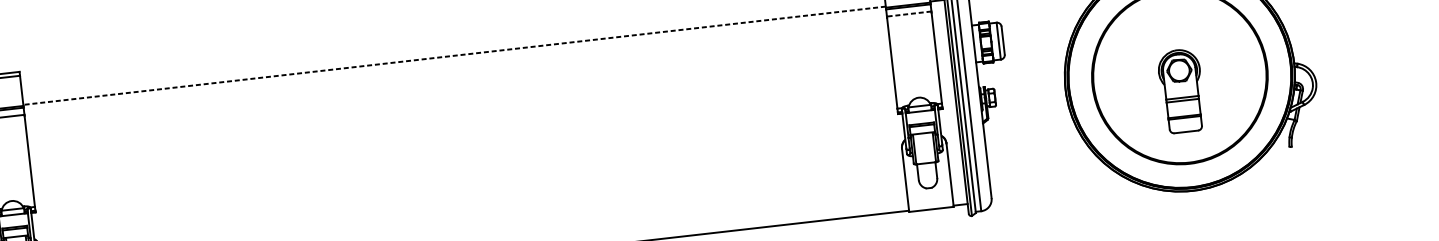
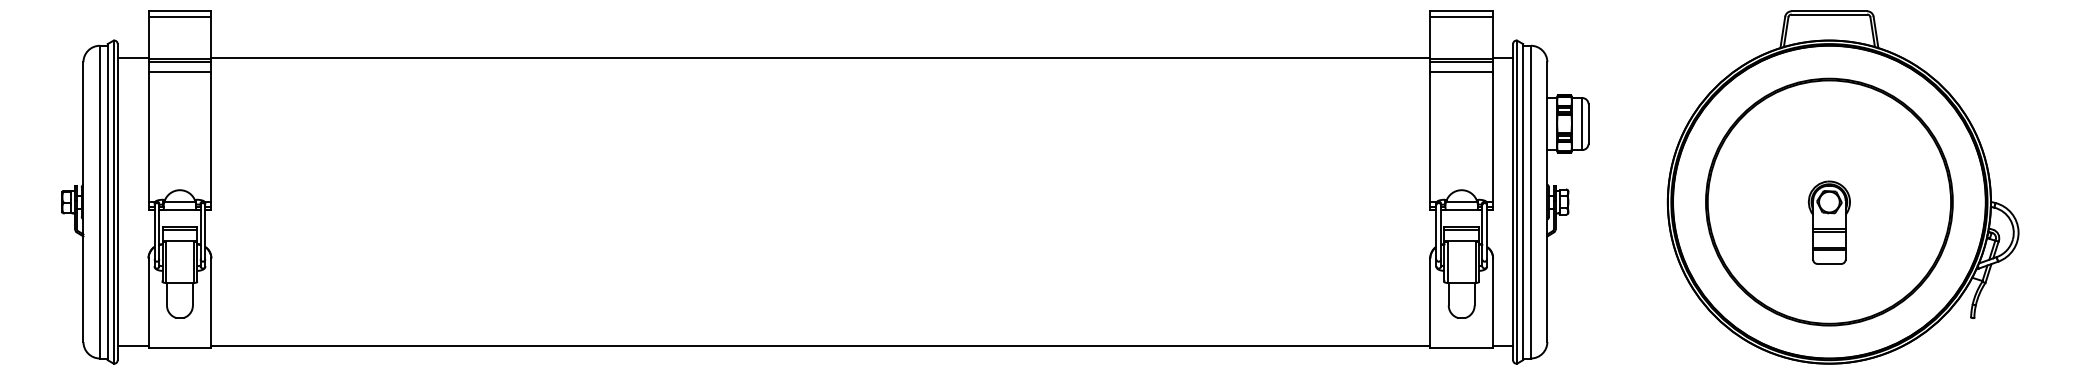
line: (909, 14) -> (1461, 72), dashed -> solid
line: (454, 55) -> (820, 57), dashed -> solid
part: (1180, 90) -> (1828, 222), size x0.71

